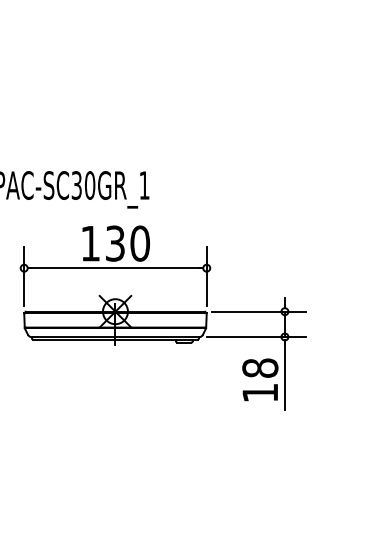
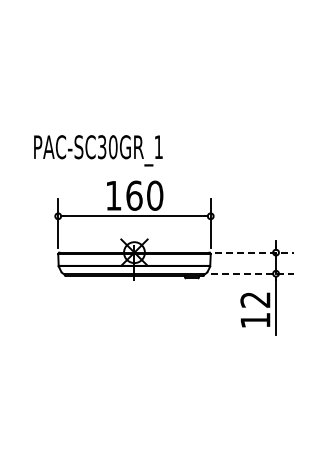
text: (115, 243) -> (134, 195), 130 -> 160
line: (260, 311) -> (255, 252), solid -> dashed
line: (256, 336) -> (252, 273), solid -> dashed
text: (260, 367) -> (255, 299), 18 -> 12

